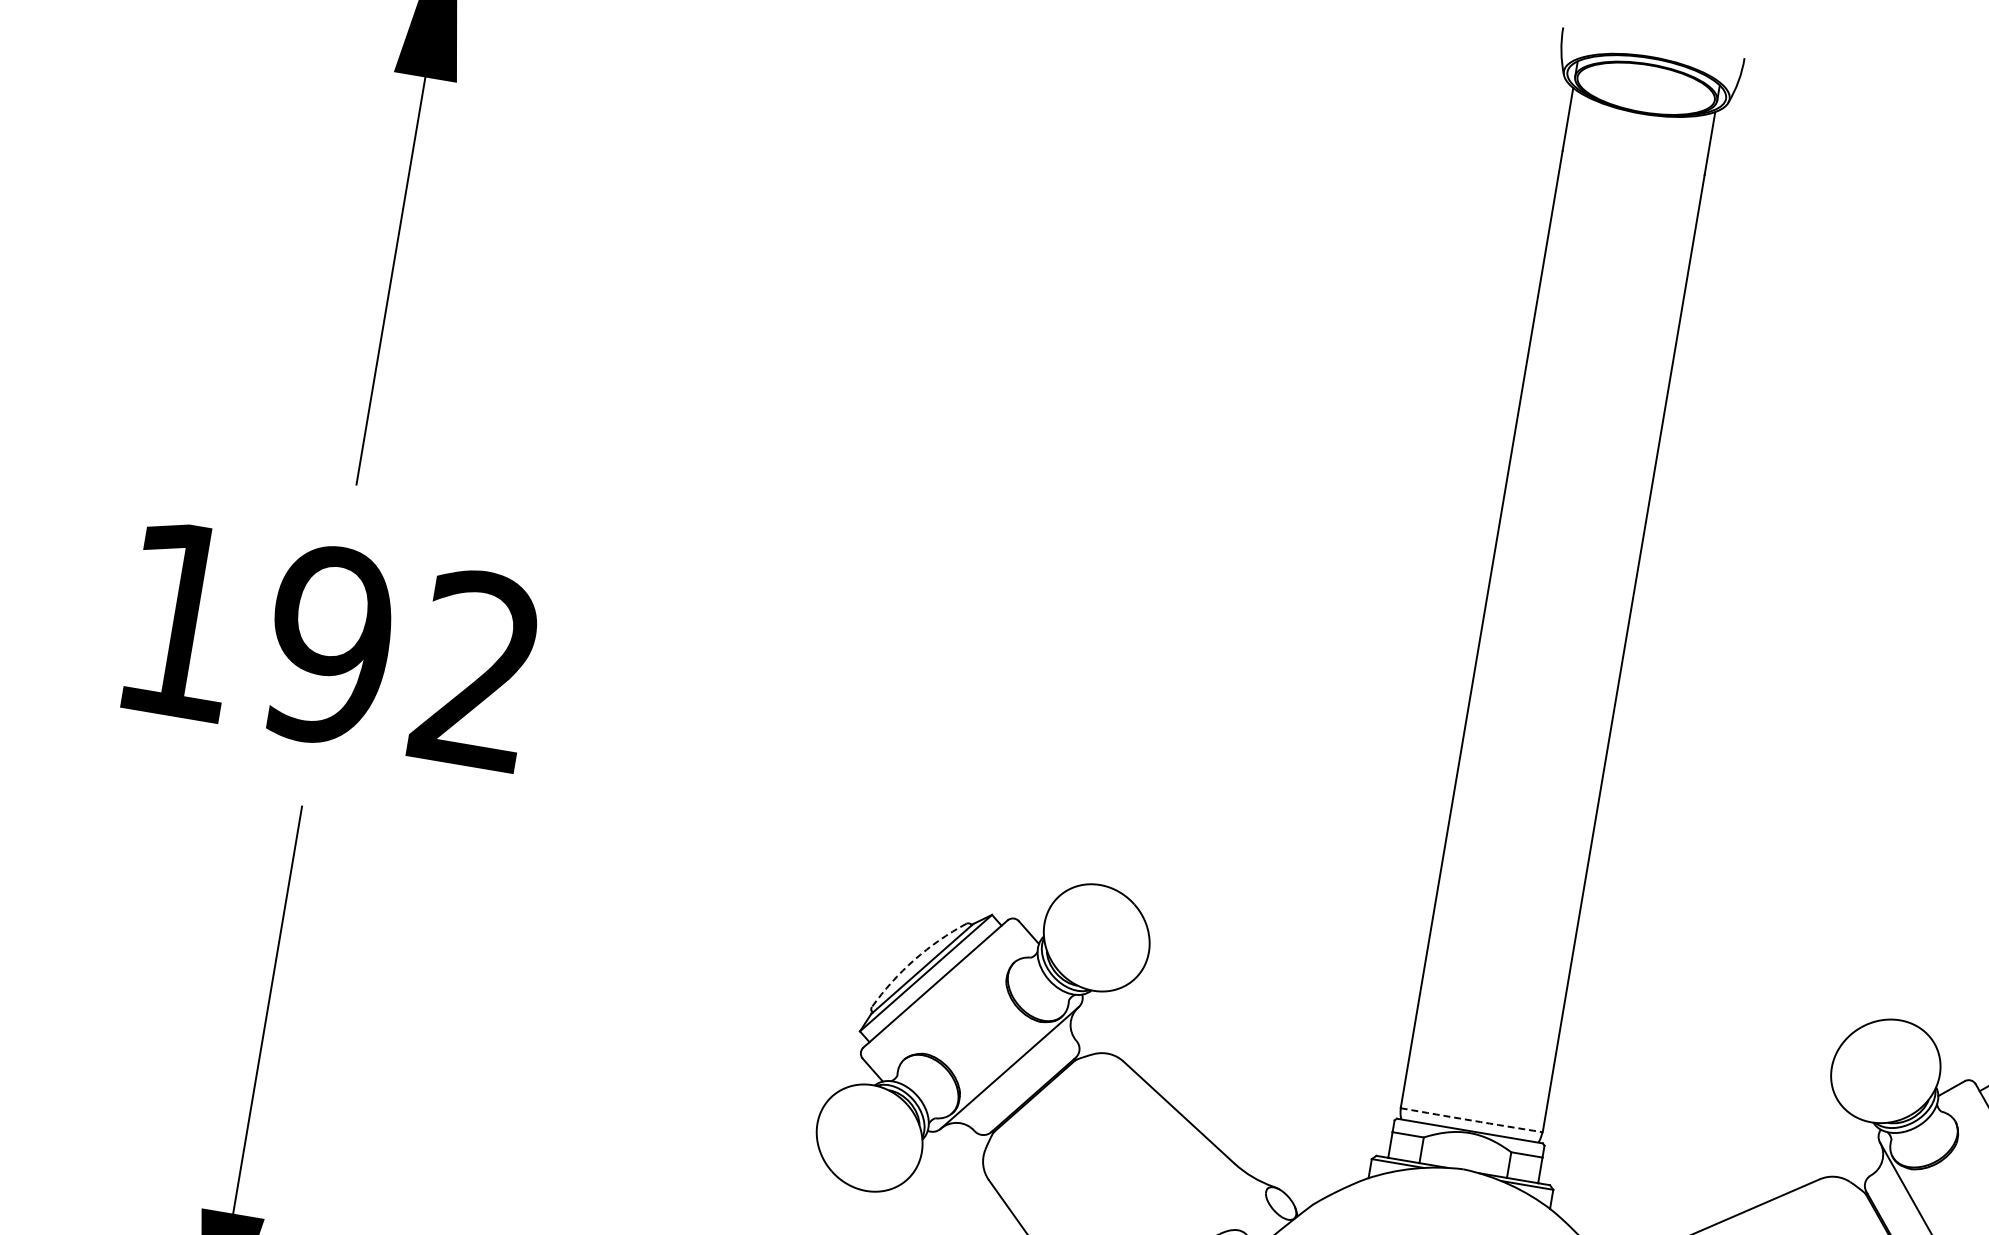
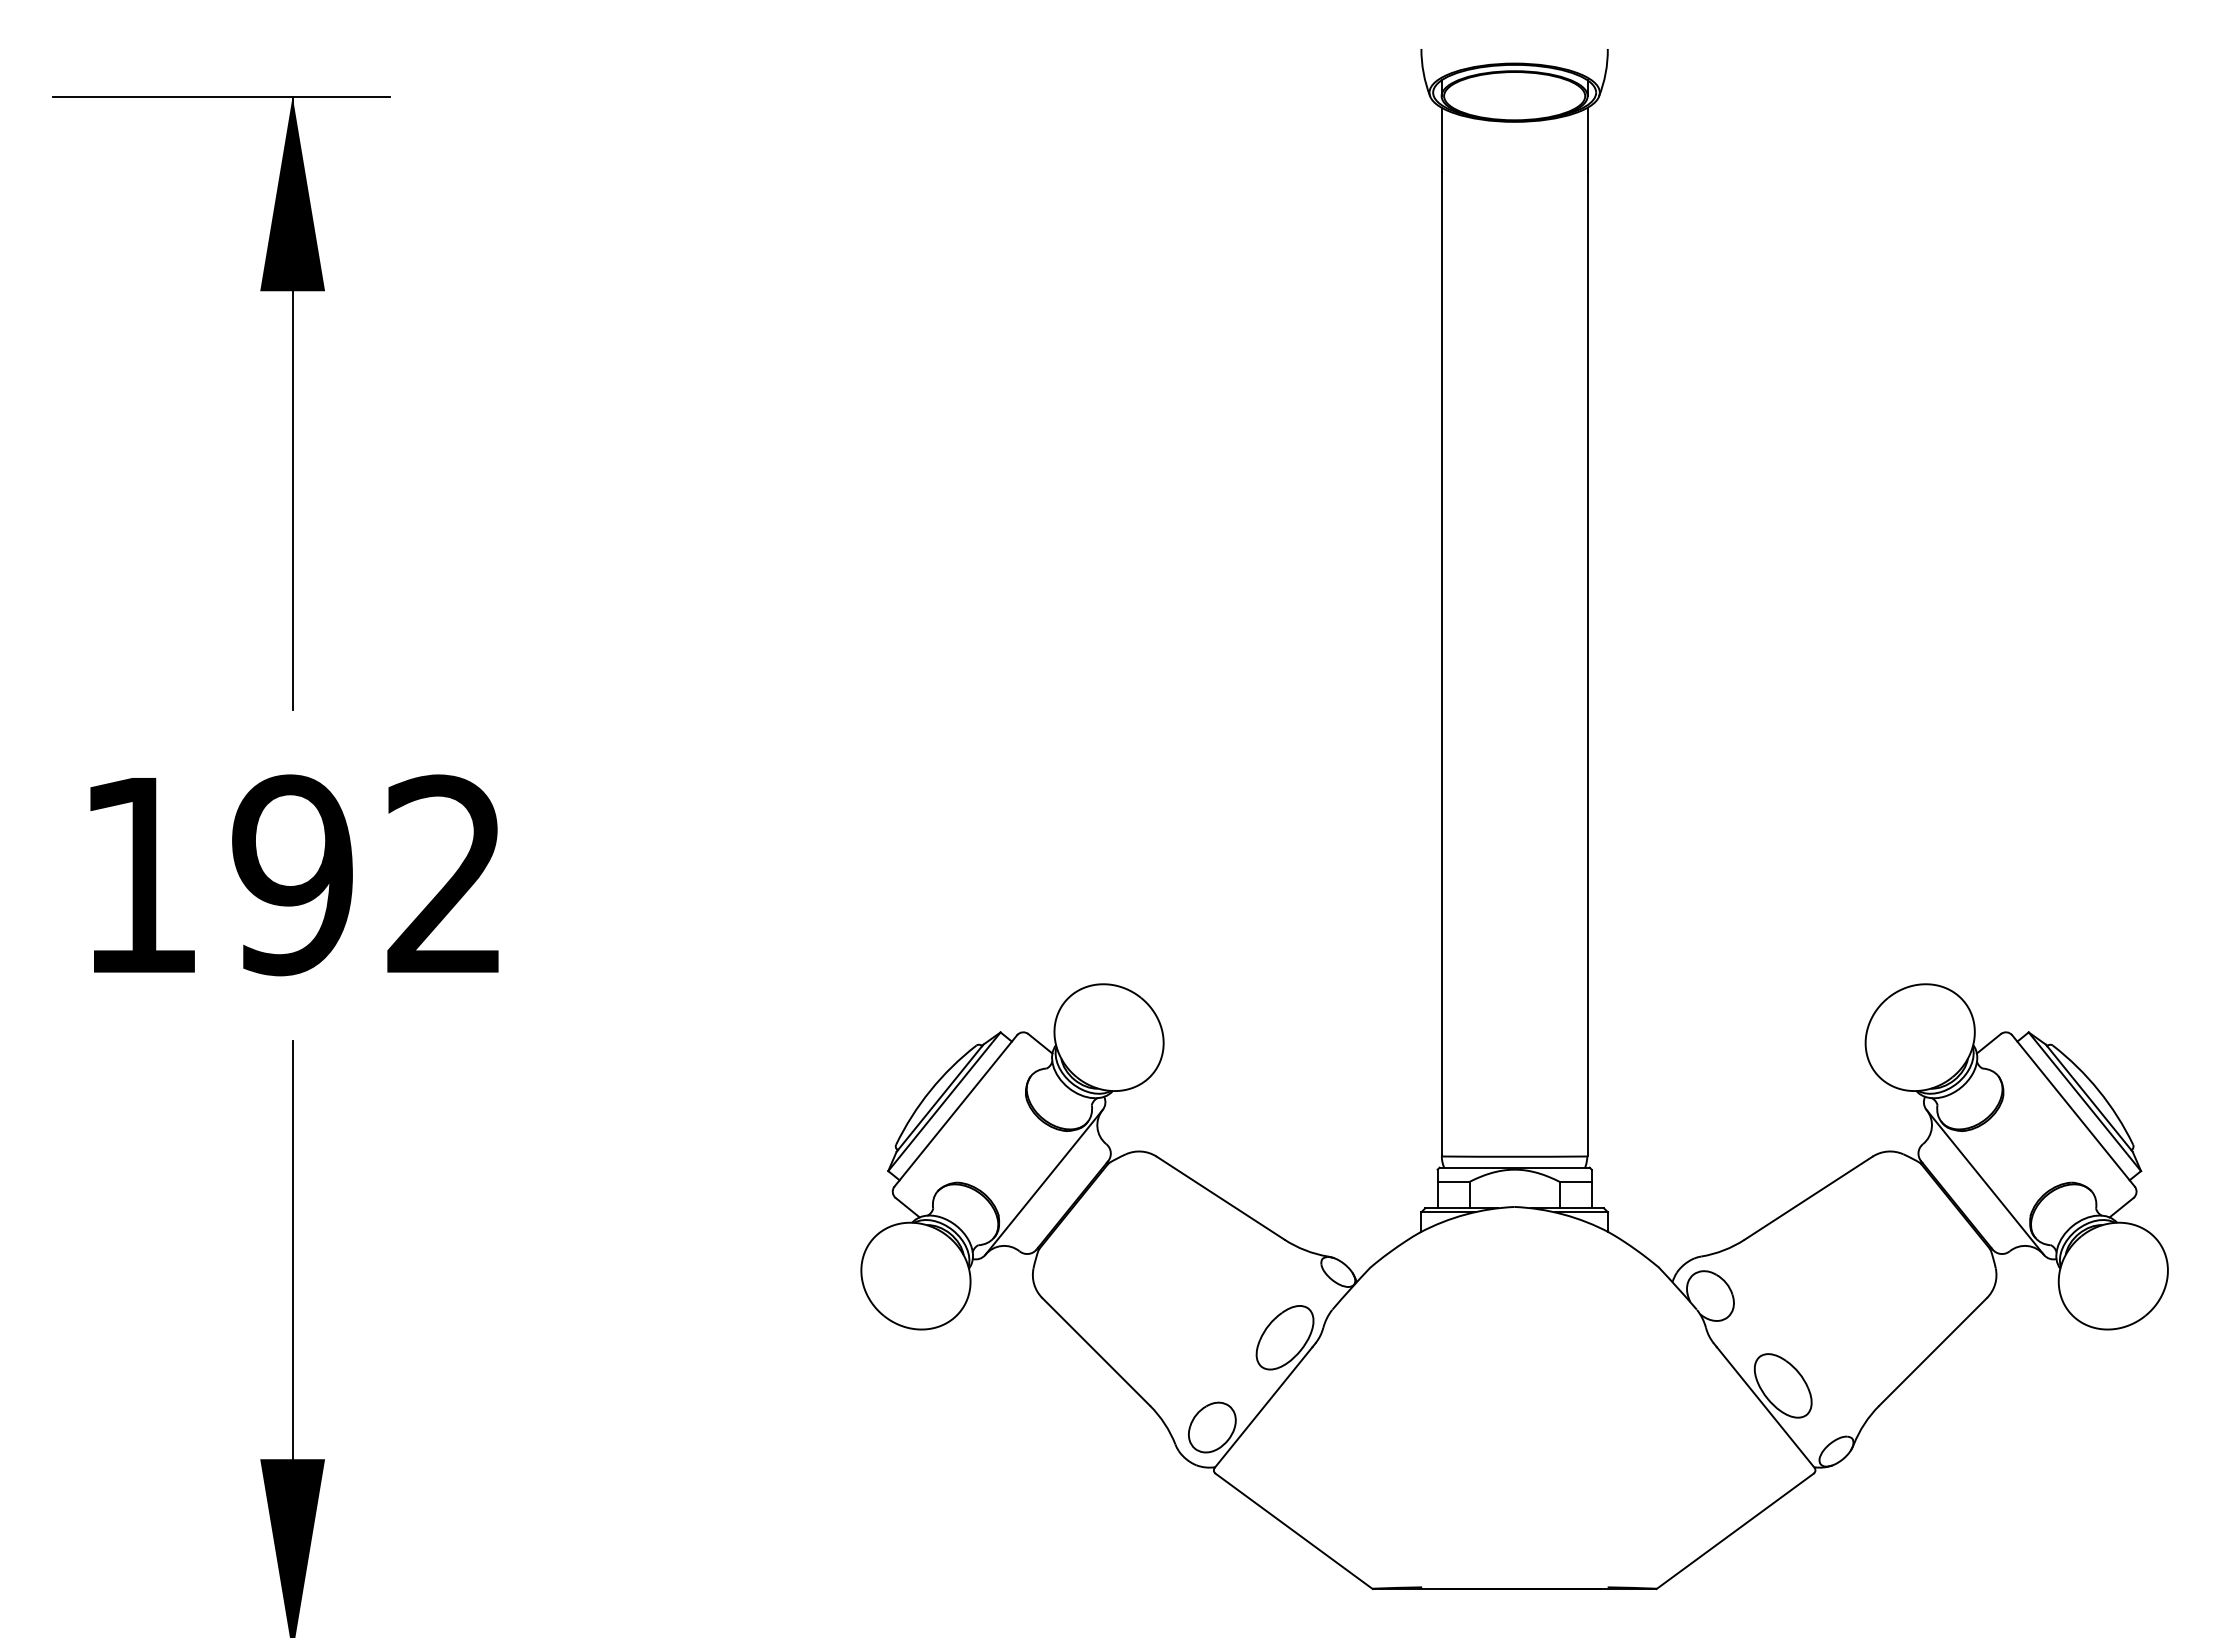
arc: (914, 959) -> (930, 1090), dashed -> solid
arc: (1471, 1120) -> (1514, 1156), dashed -> solid

